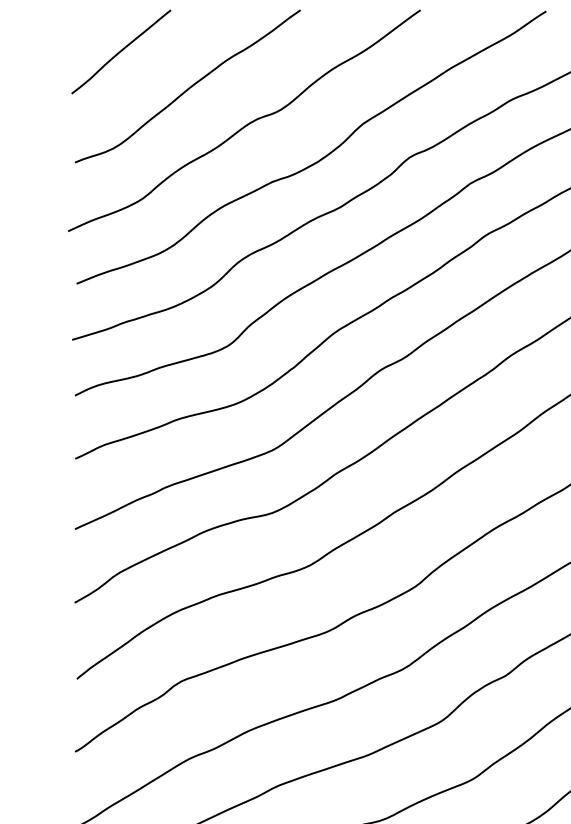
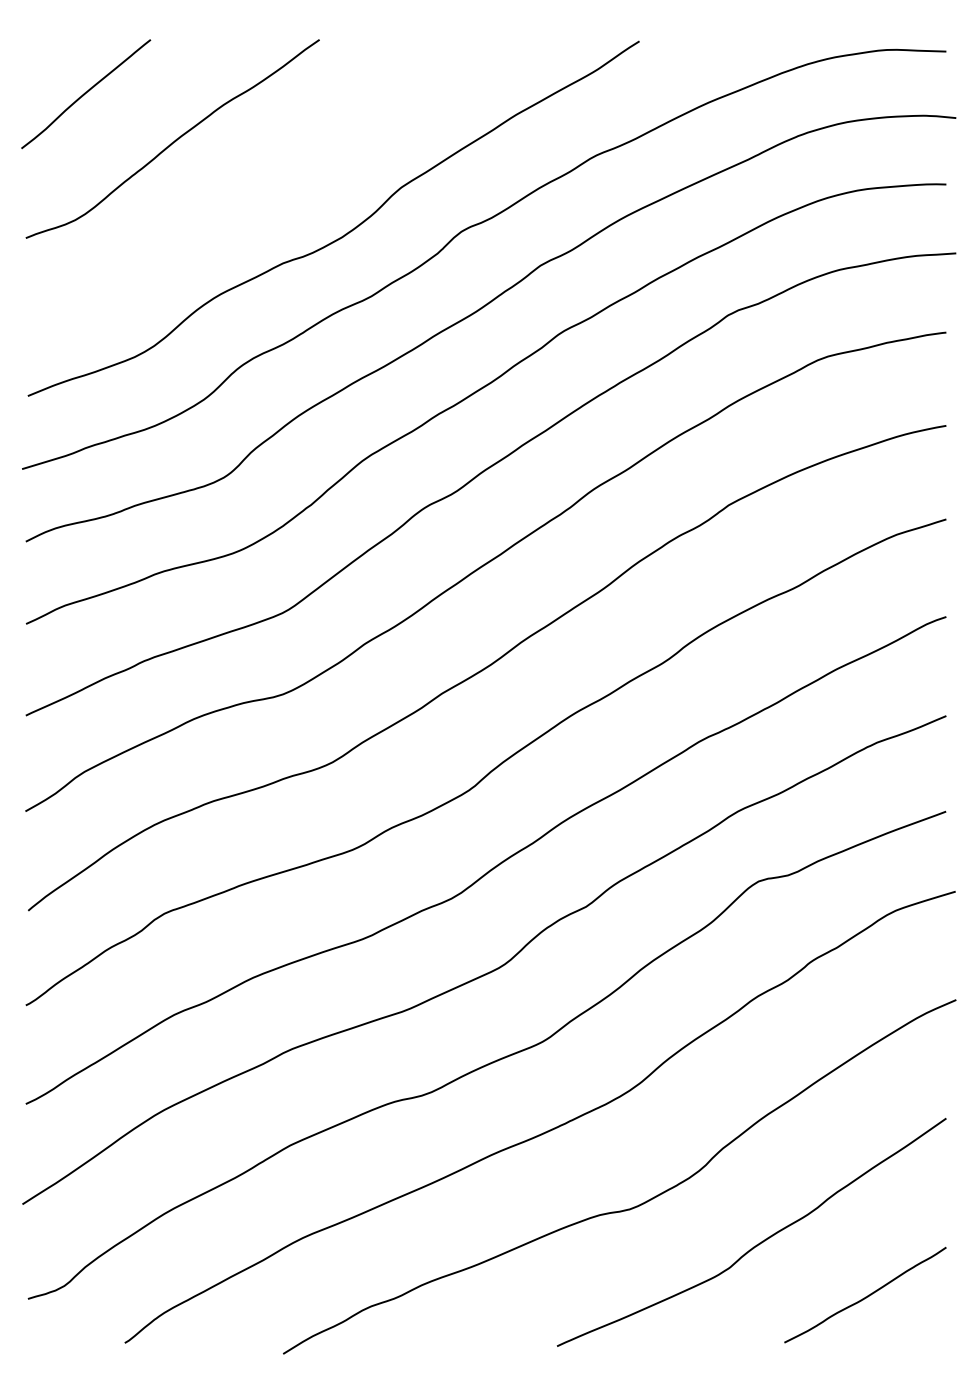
curve: (247, 123) -> (250, 187), removed

